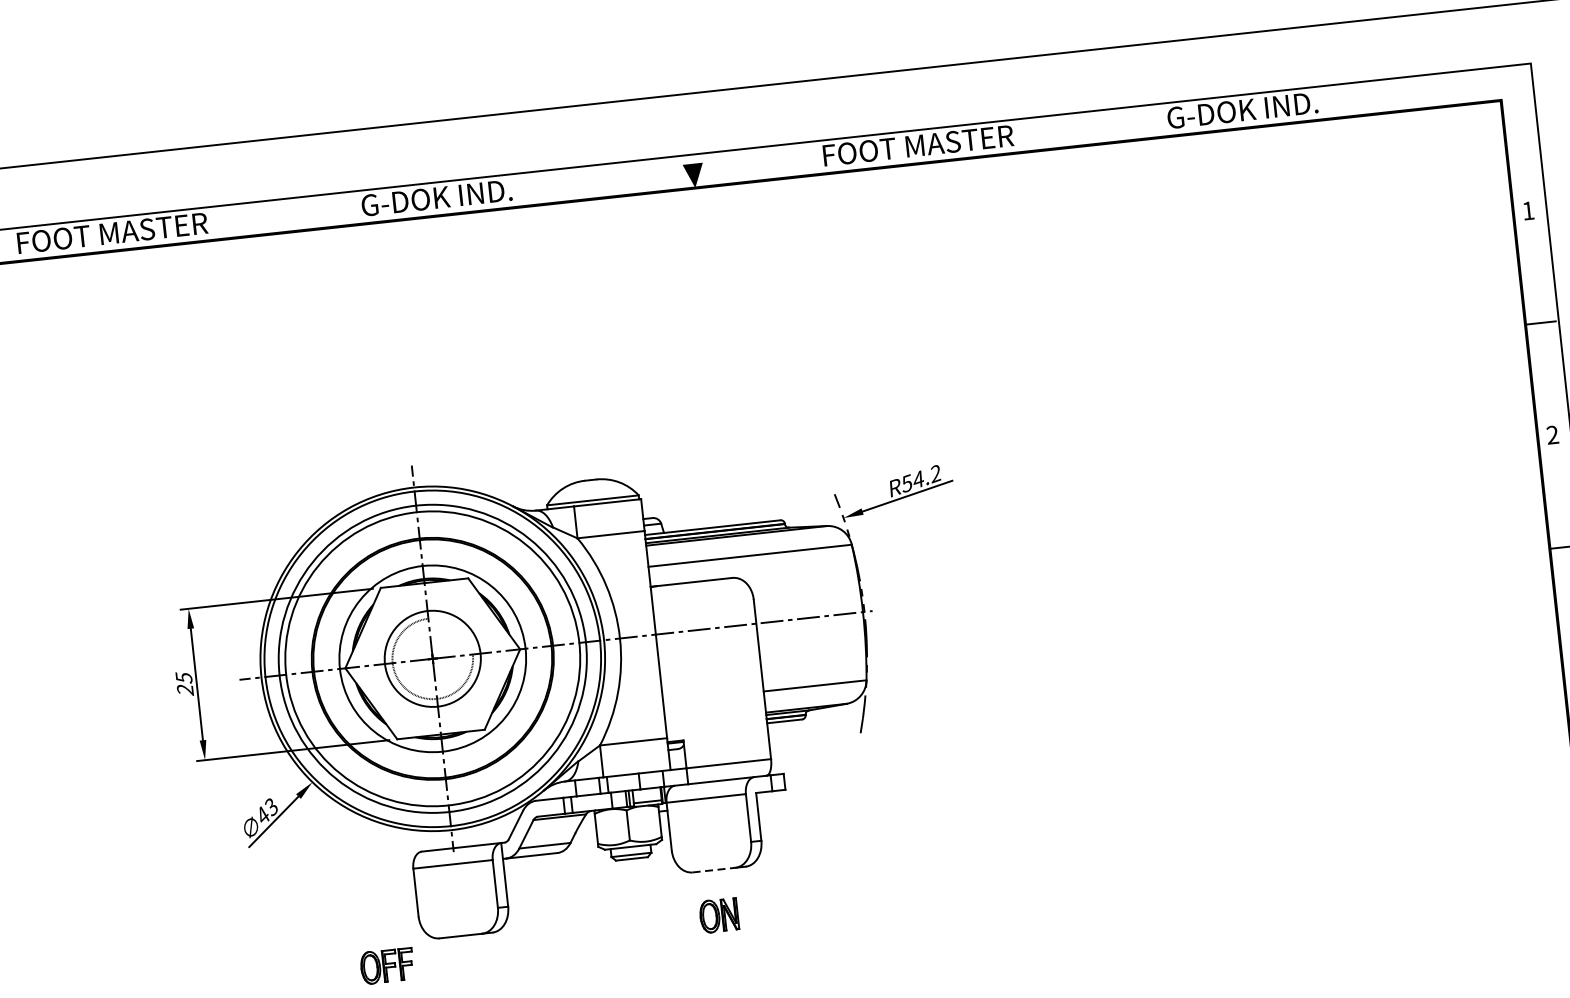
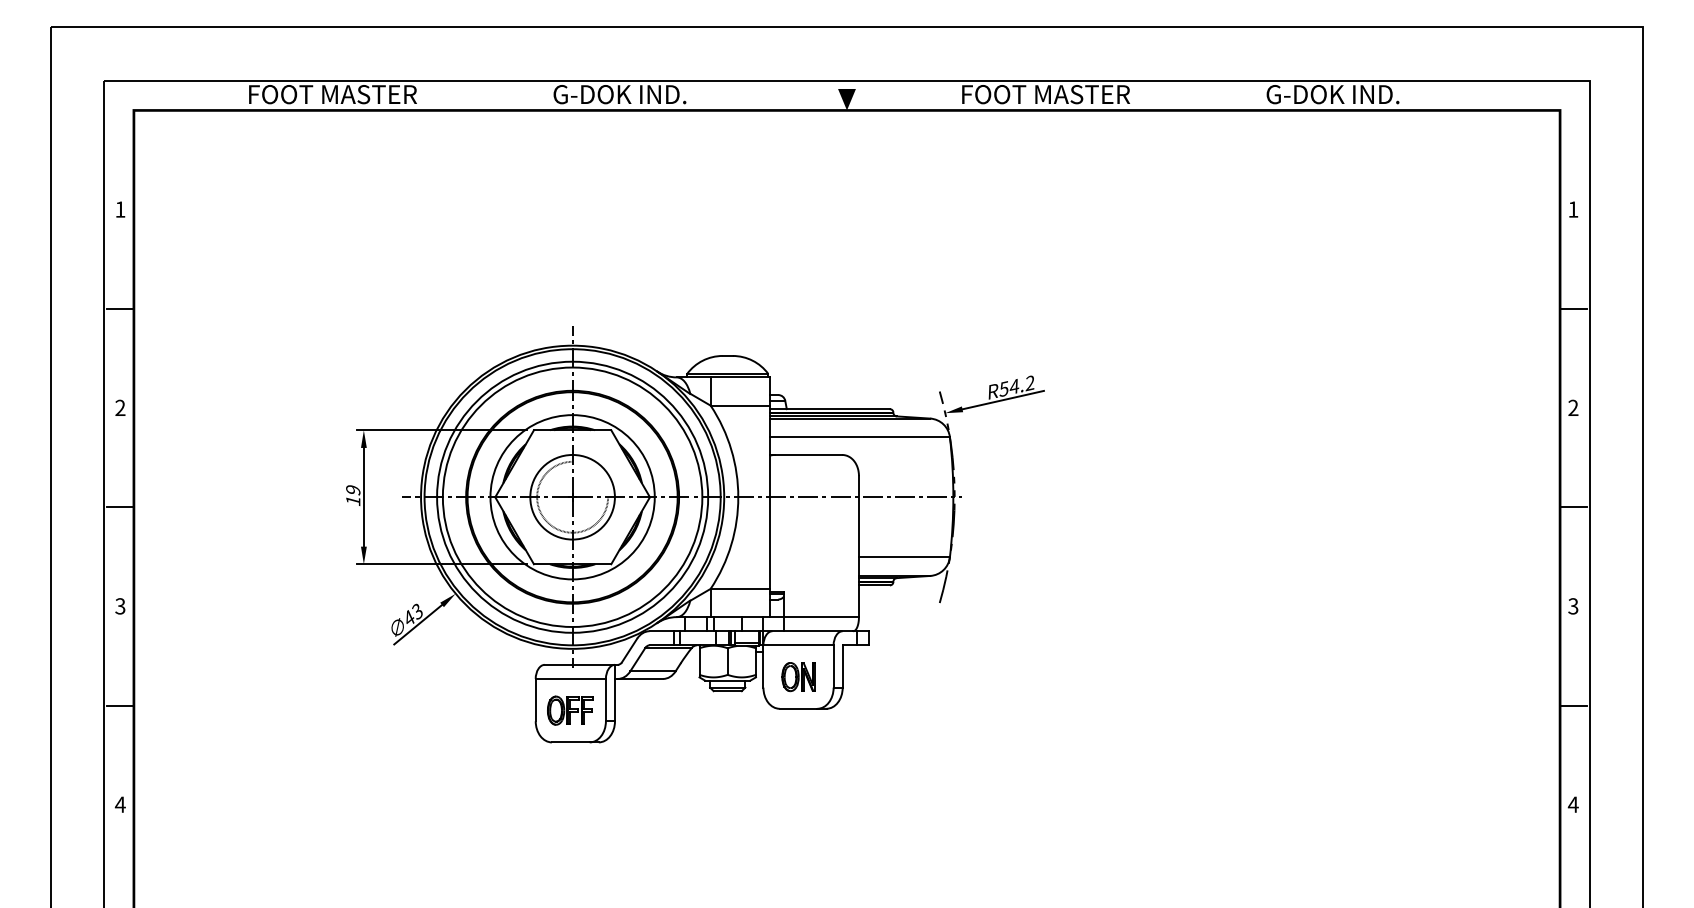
text: (184, 683) -> (353, 495), 25 -> 19
line: (713, 869) -> (798, 708), dashed -> solid
part: (718, 916) -> (798, 677), moved
part: (387, 965) -> (570, 710), moved

